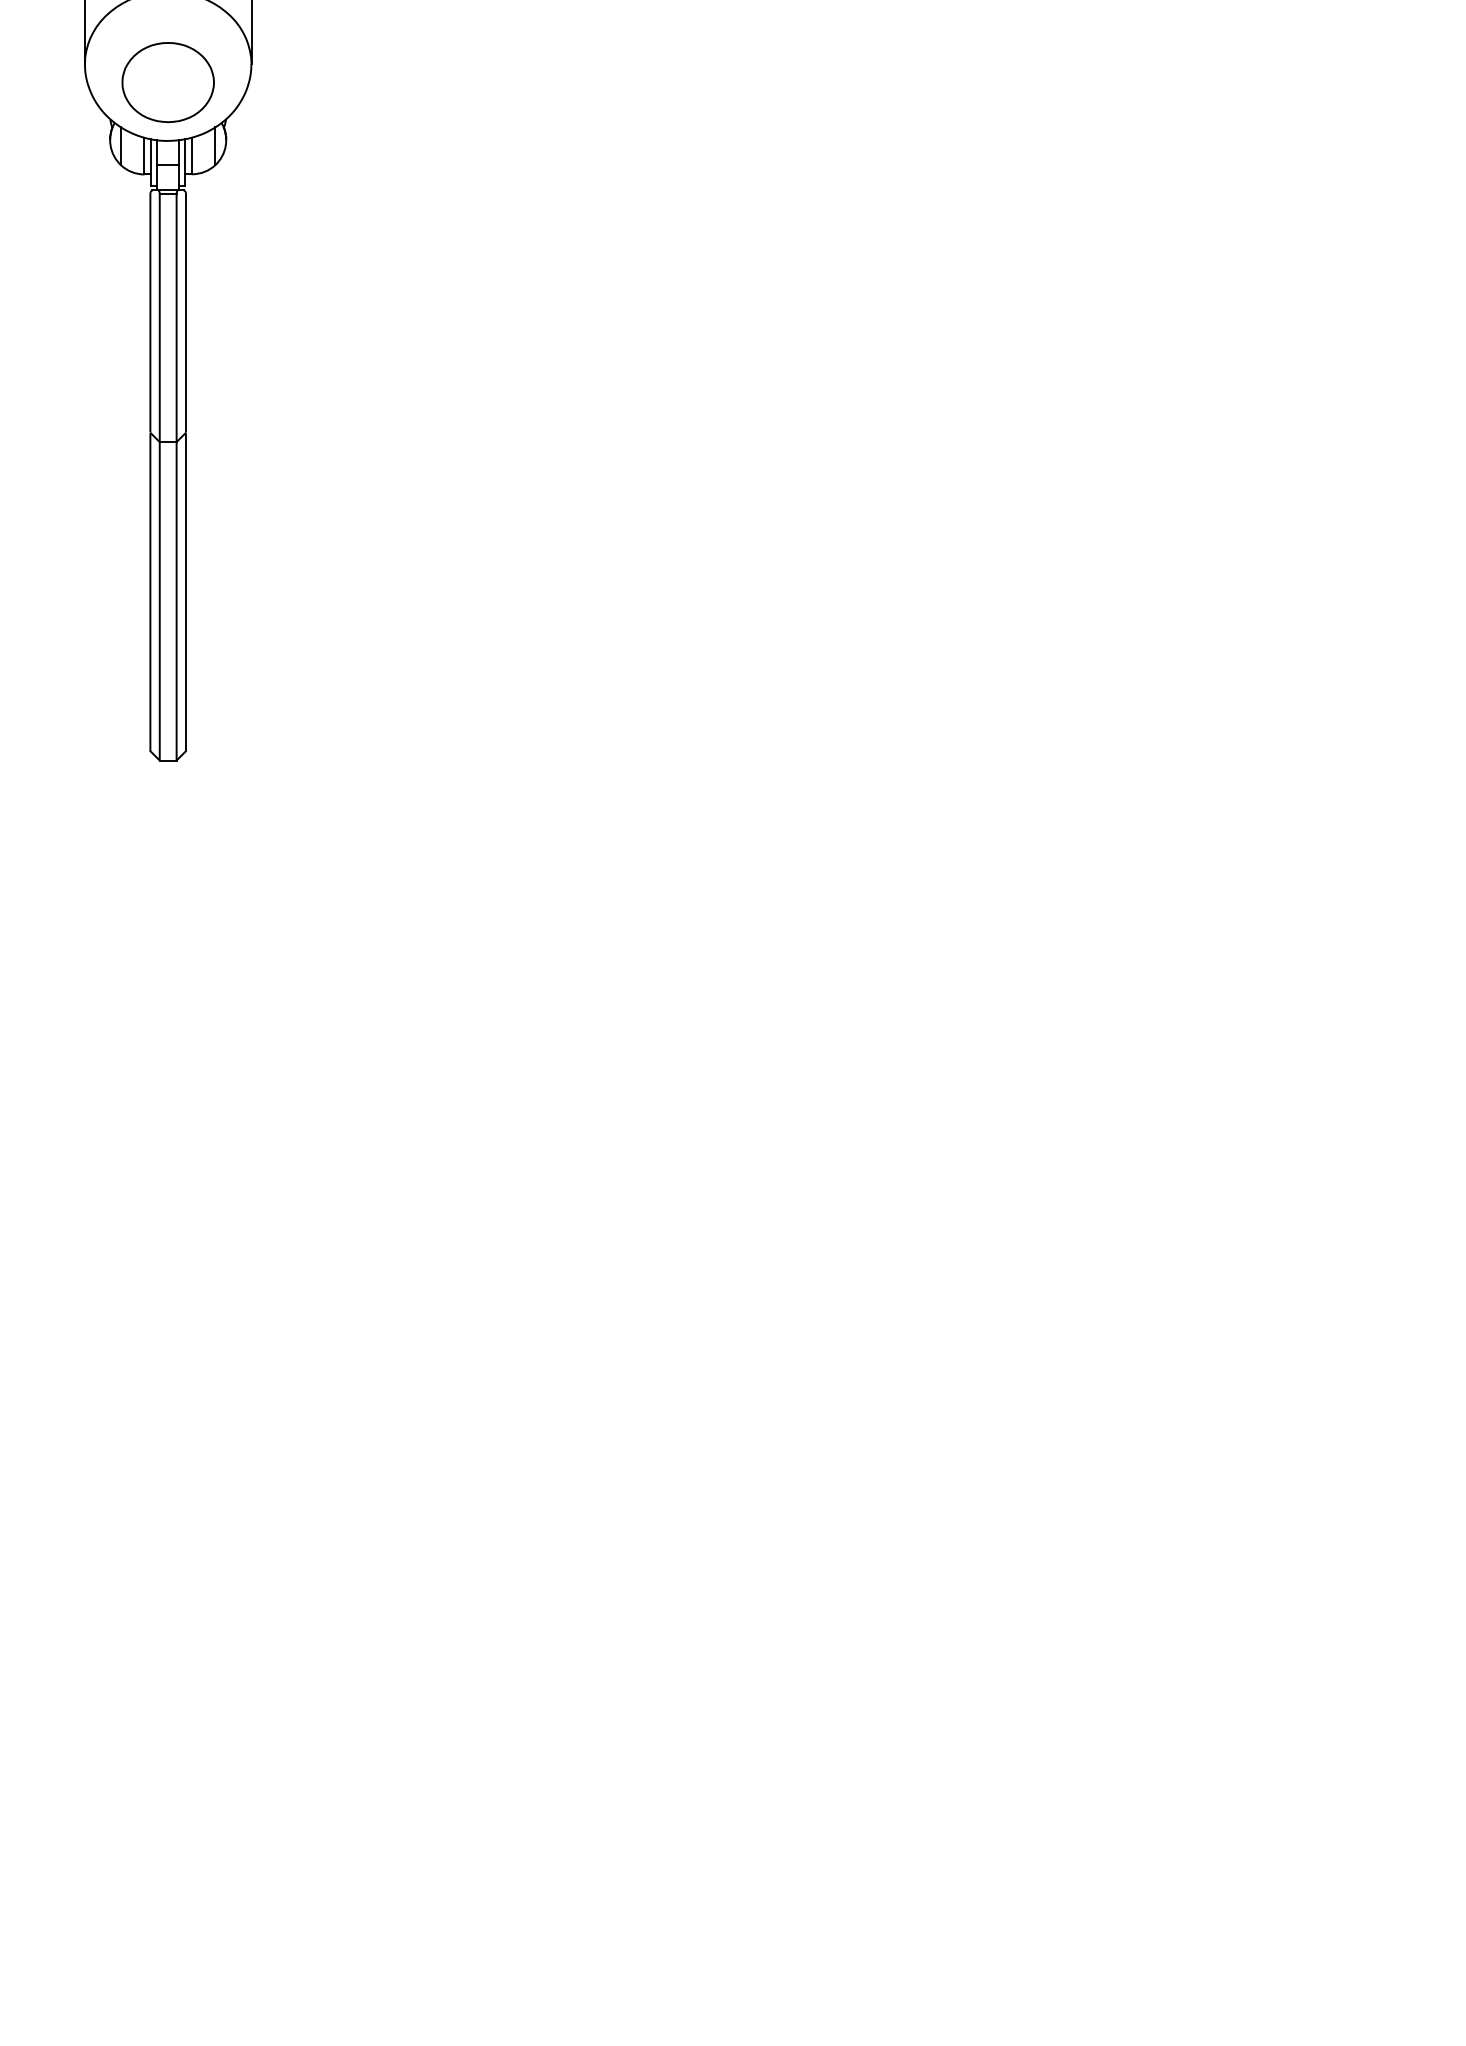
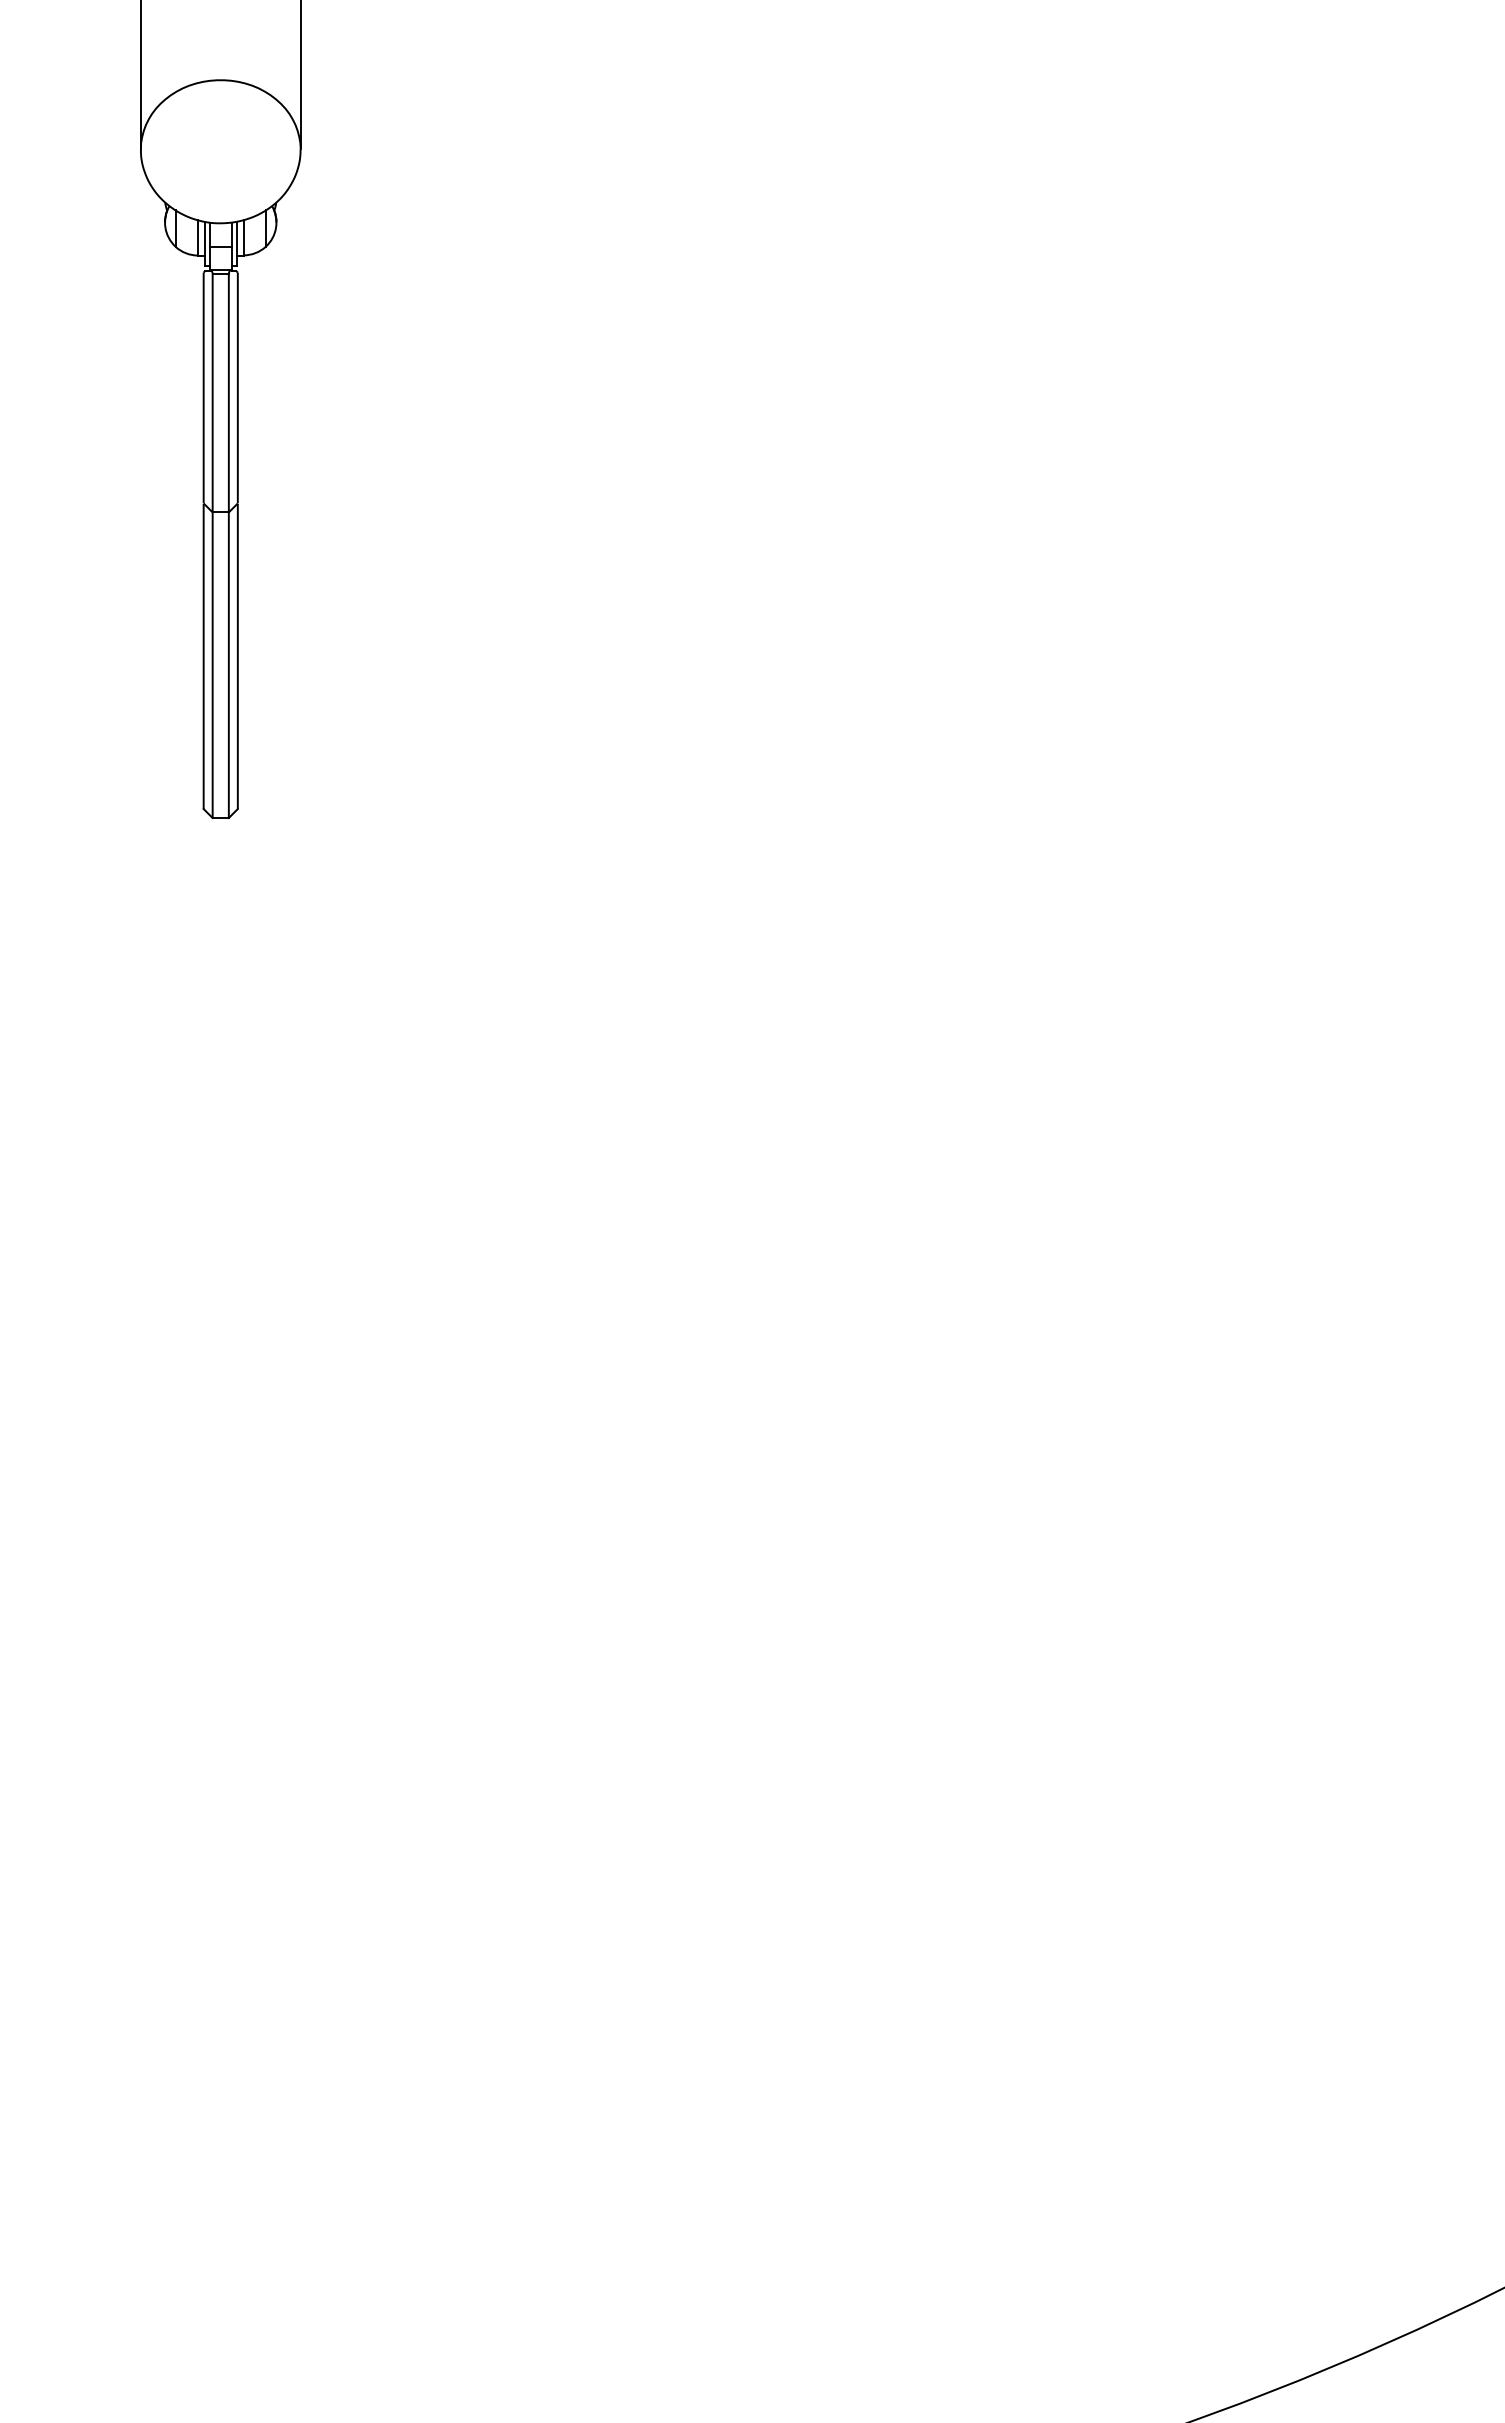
part: (167, 82) -> (220, 167), removed

